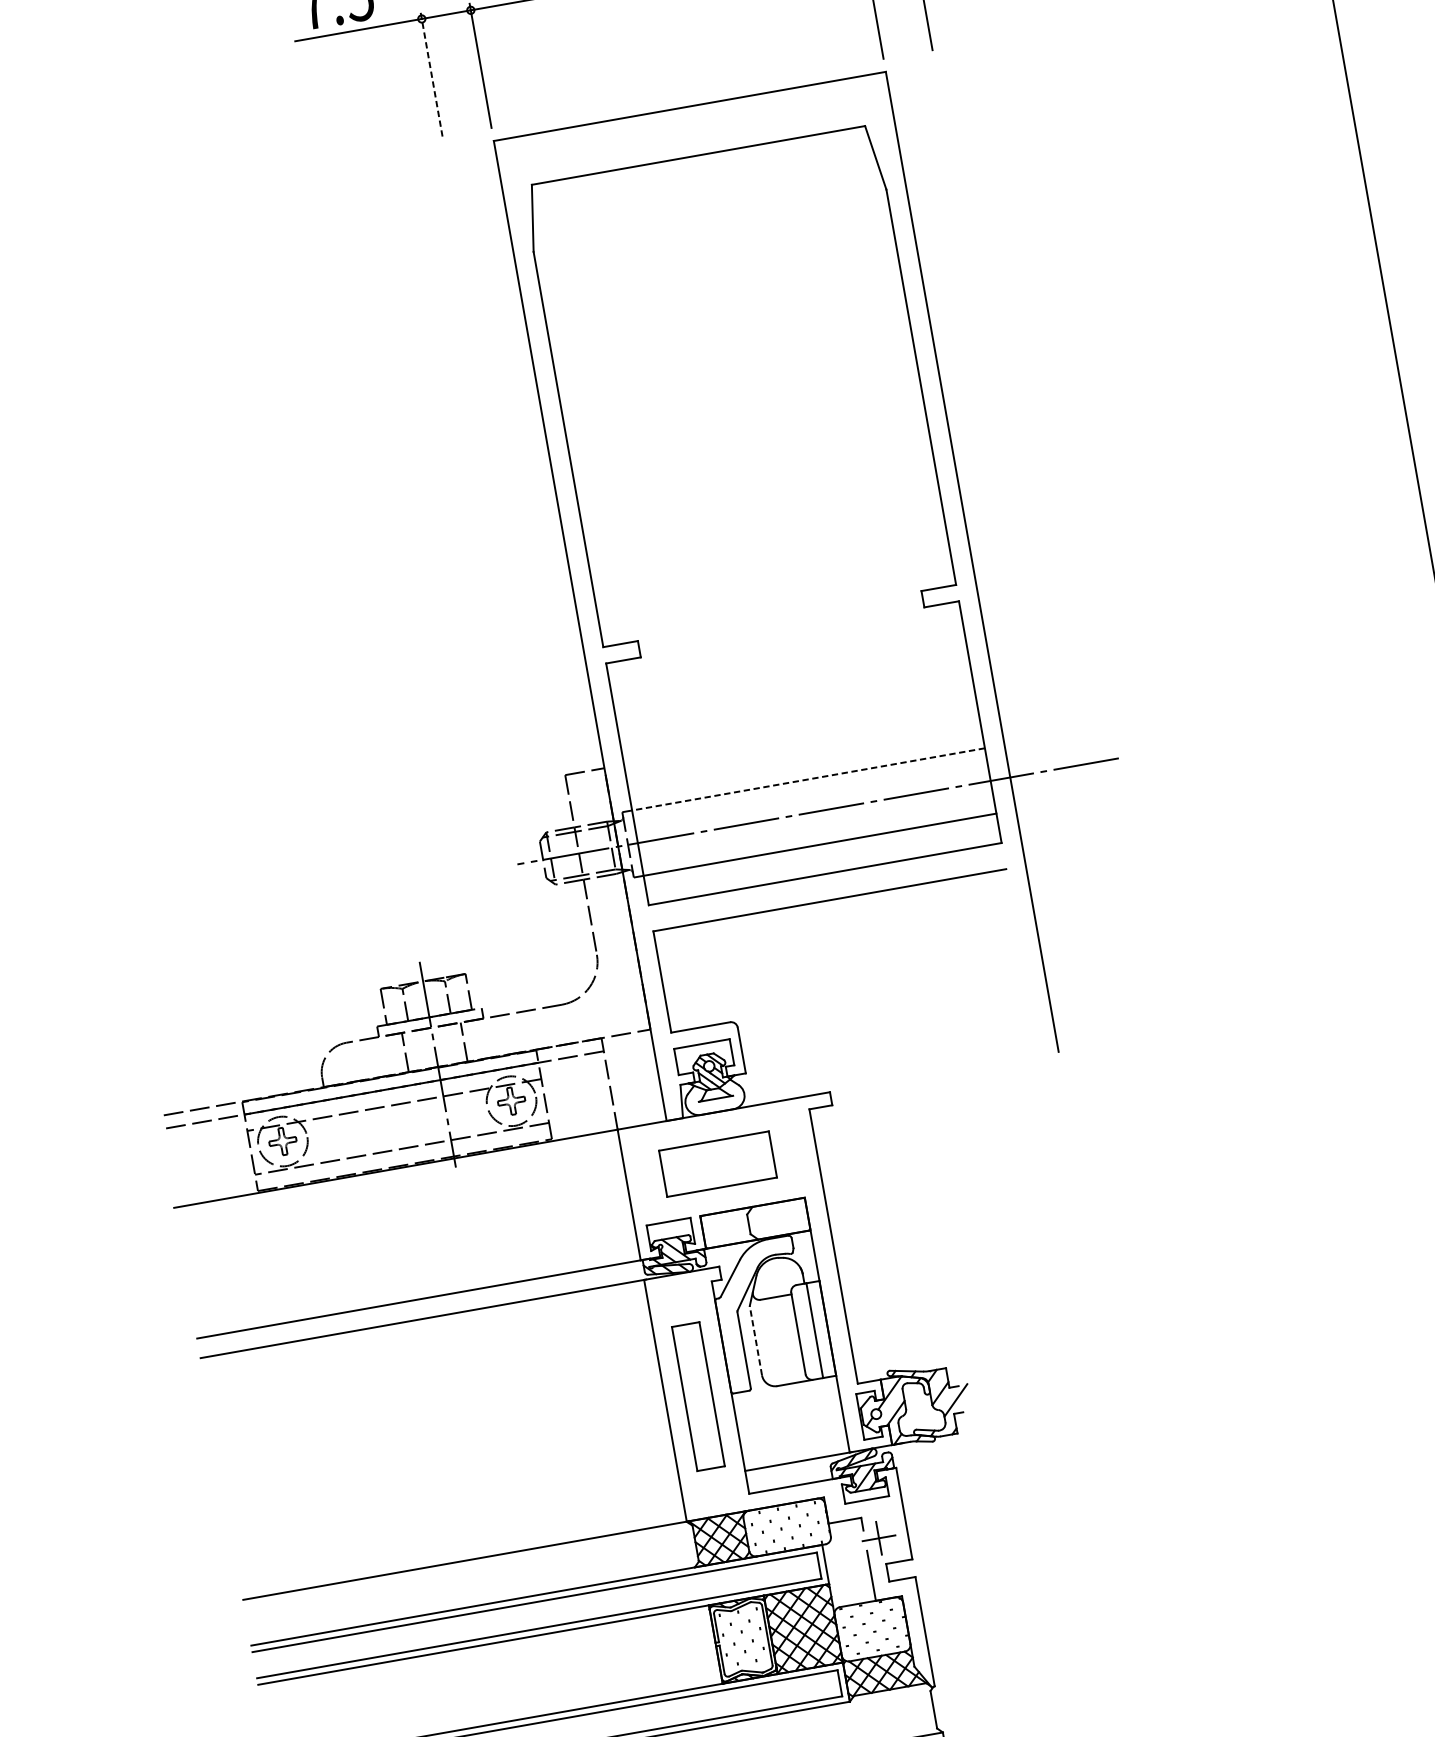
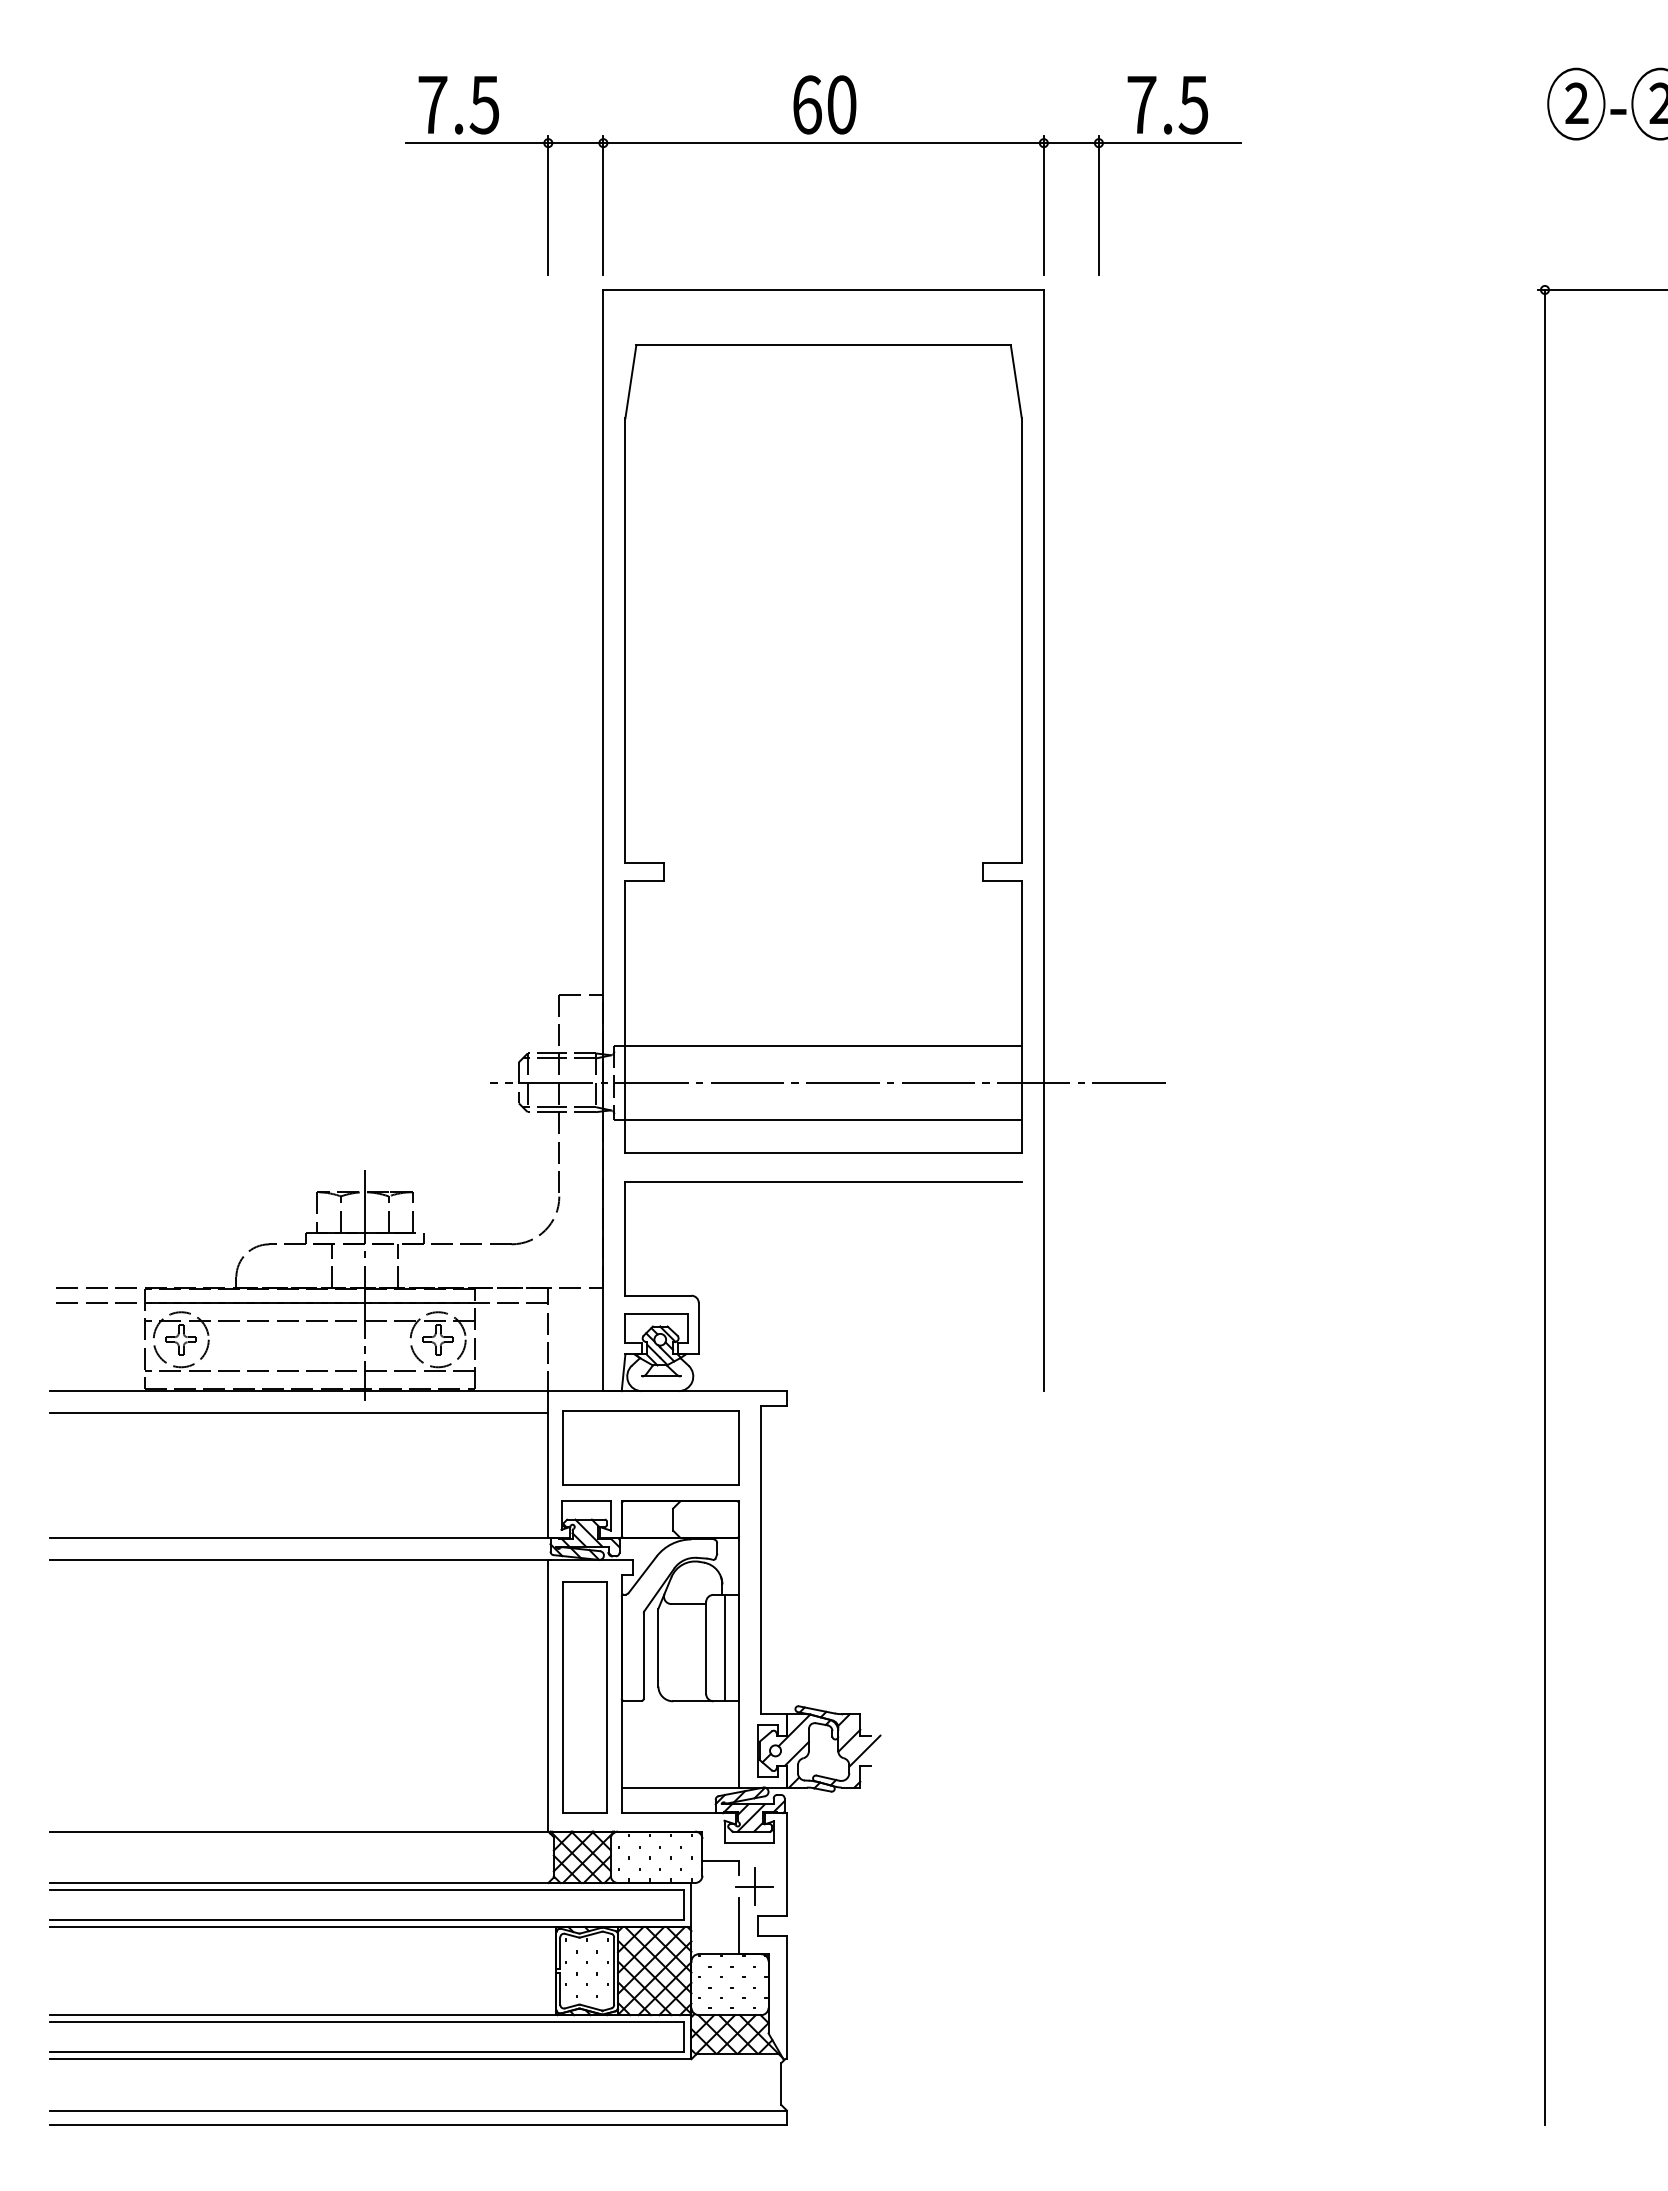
line: (431, 74) -> (548, 205), dashed -> solid
line: (808, 779) -> (823, 1046), dashed -> solid
part: (717, 1163) -> (650, 1447), size x1.43
line: (399, 1188) -> (299, 1413), added
line: (755, 1340) -> (658, 1647), dashed -> solid
part: (697, 1396) -> (584, 1697), size x1.43

